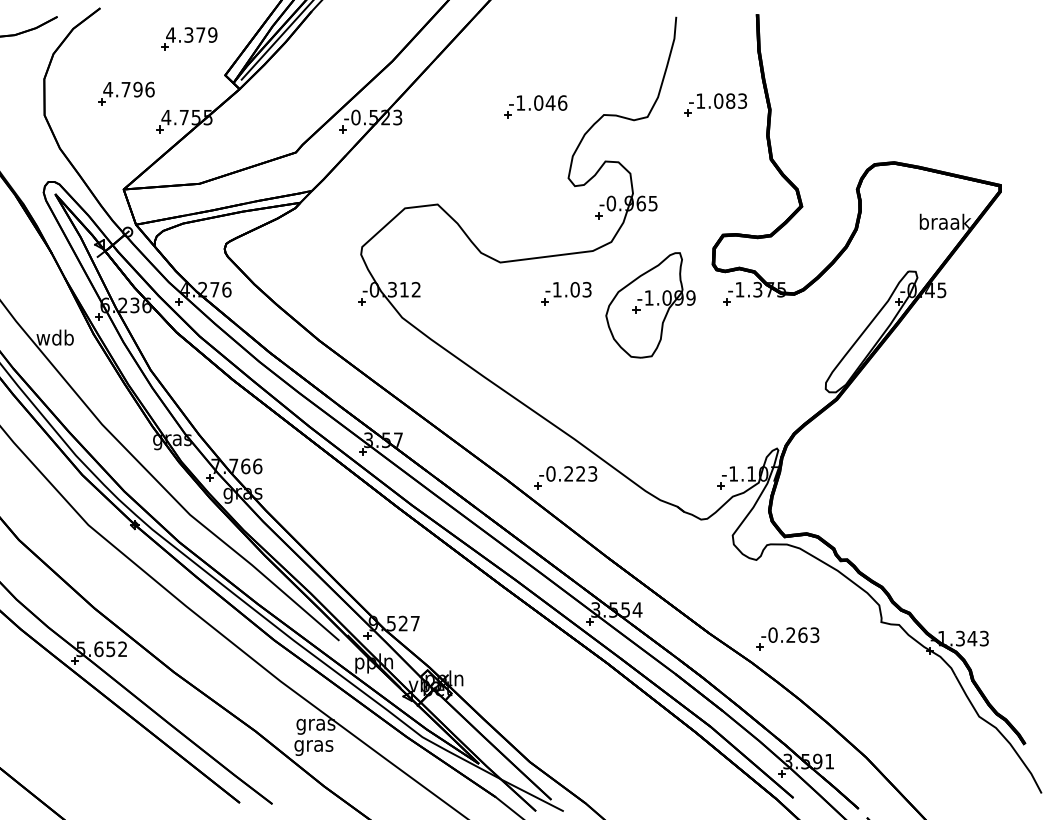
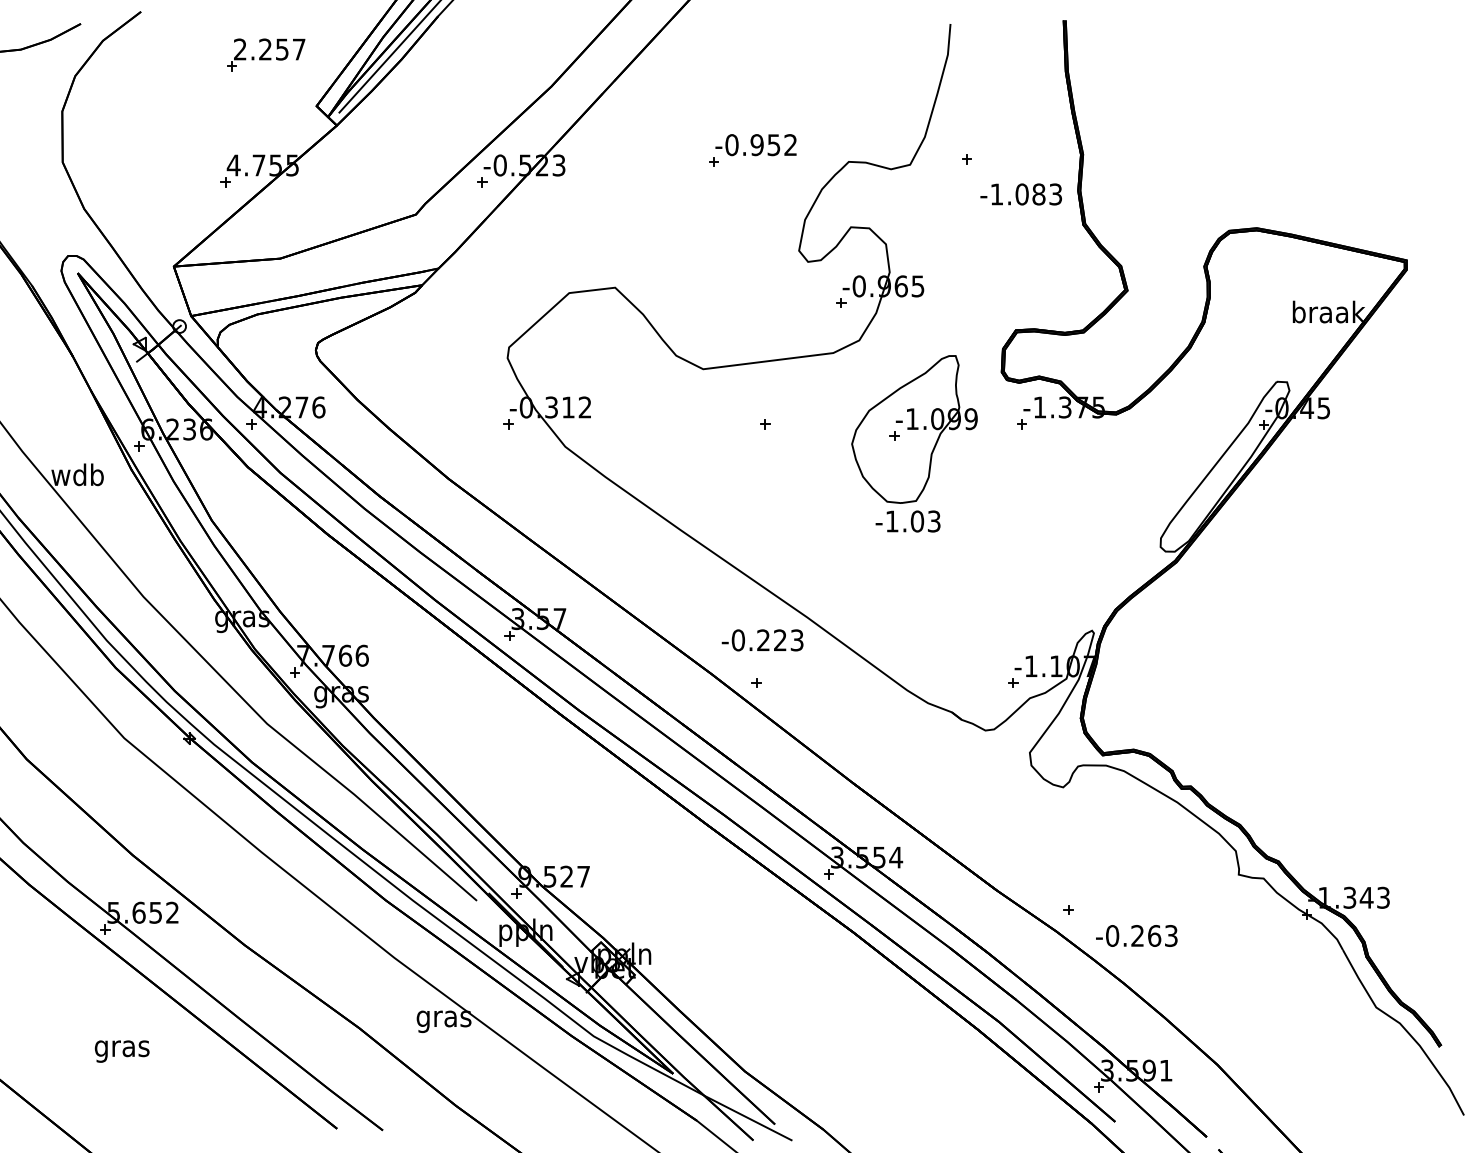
text: (191, 35) -> (269, 49), 4.379 -> 2.257
part: (126, 93) -> (177, 131), removed
text: (717, 101) -> (1020, 194), moved
text: (541, 103) -> (761, 145), -1.046 -> -0.952
text: (568, 289) -> (907, 521), moved
text: (568, 474) -> (762, 640), moved
text: (790, 634) -> (1136, 935), moved
text: (313, 747) -> (121, 1051), moved

